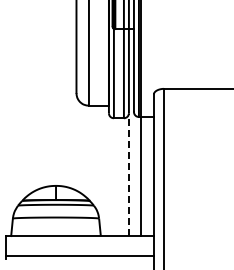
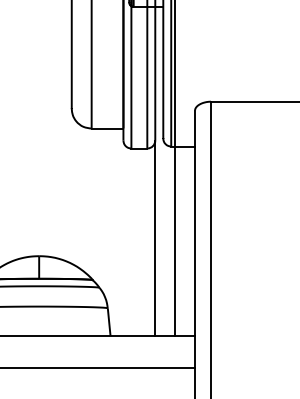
line: (128, 174) -> (154, 238), dashed -> solid

